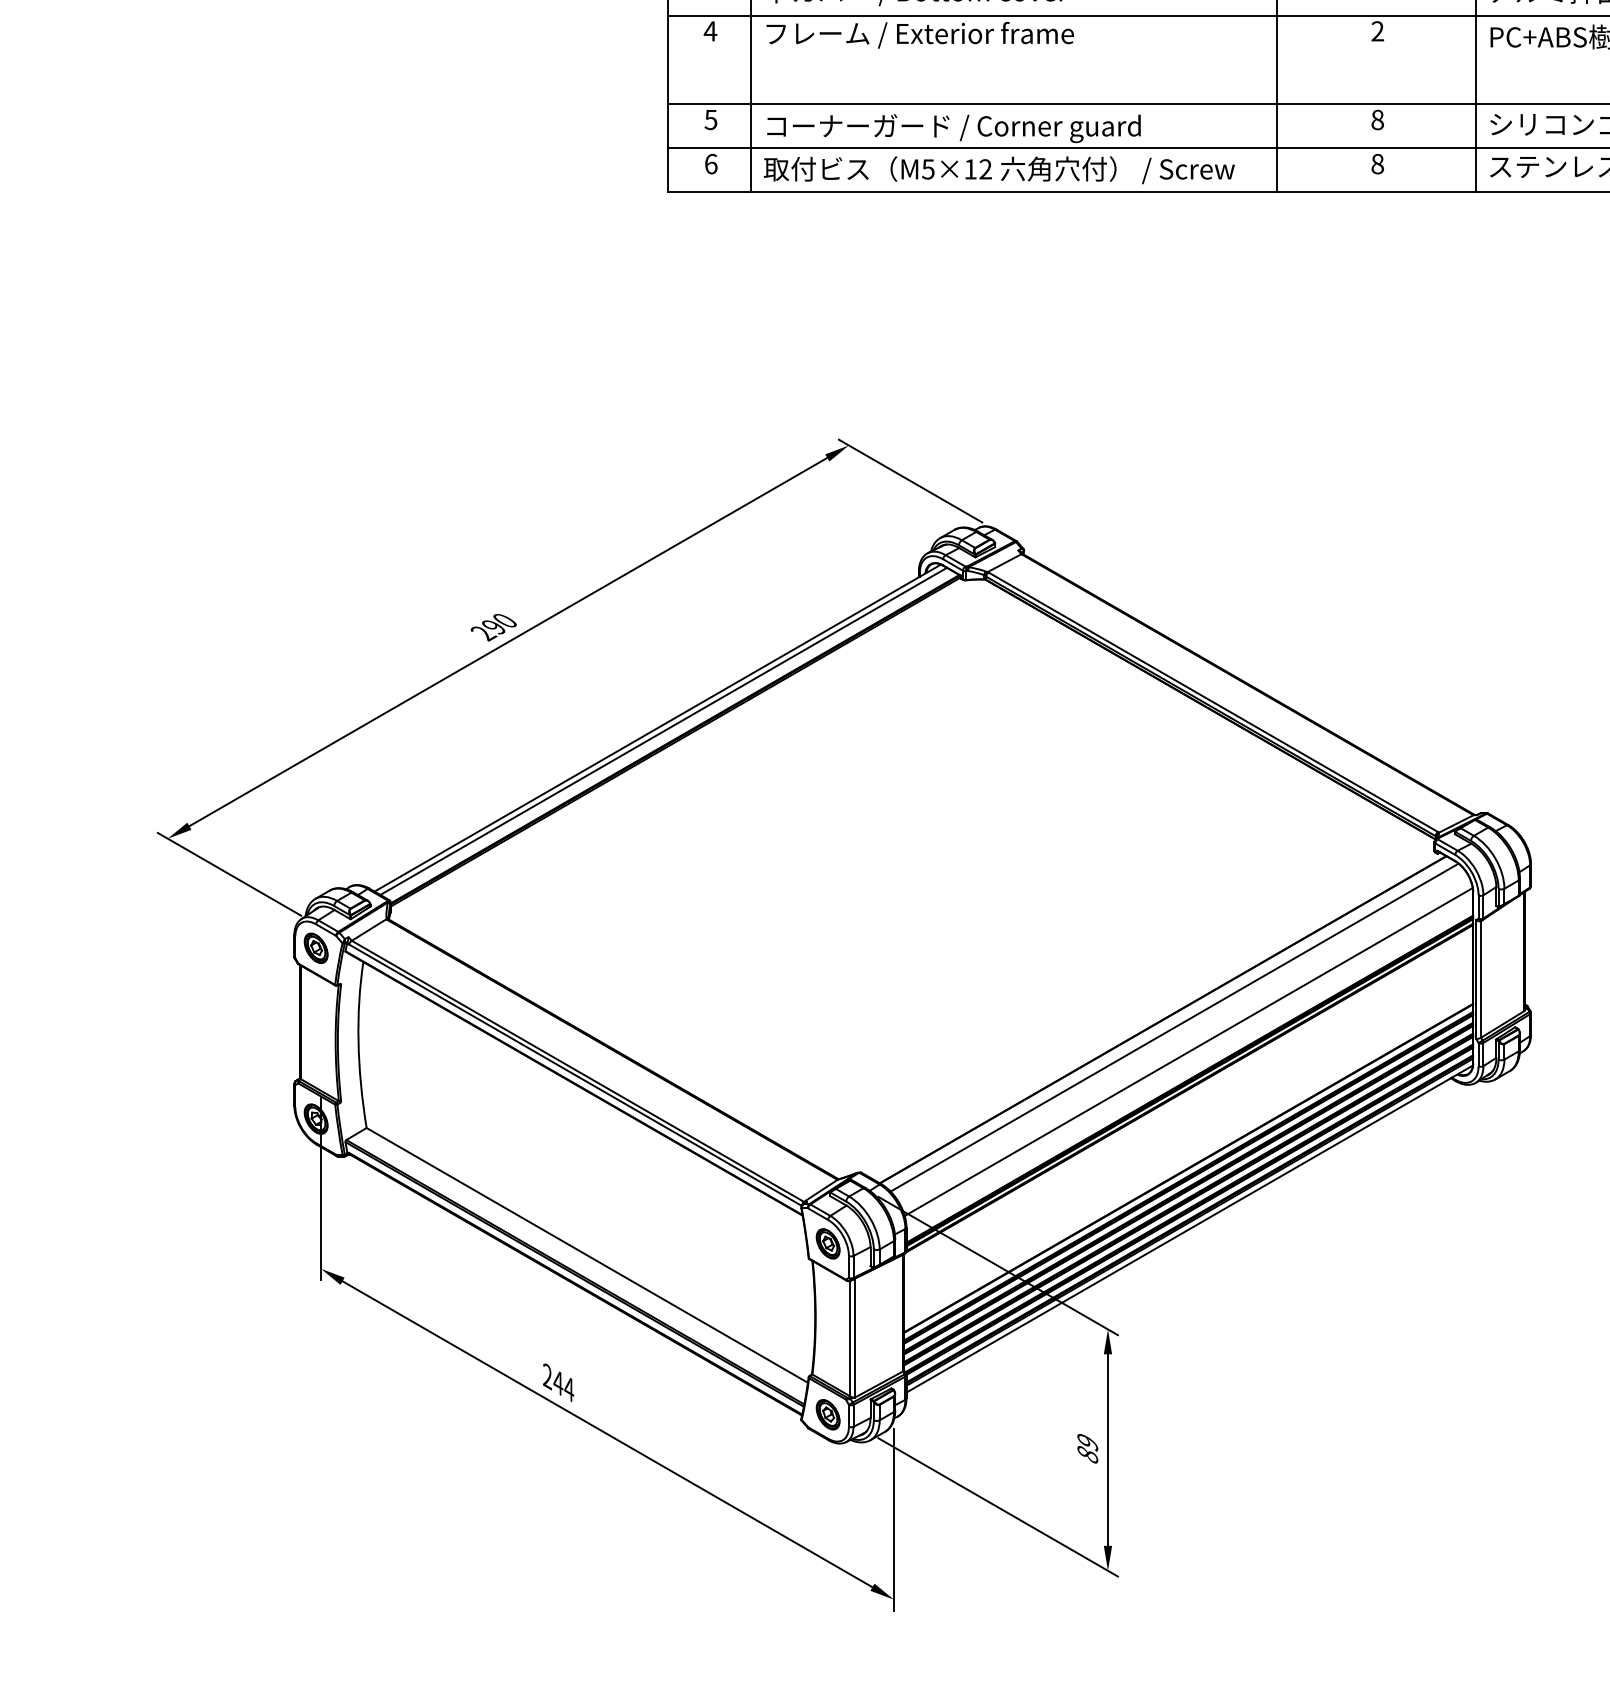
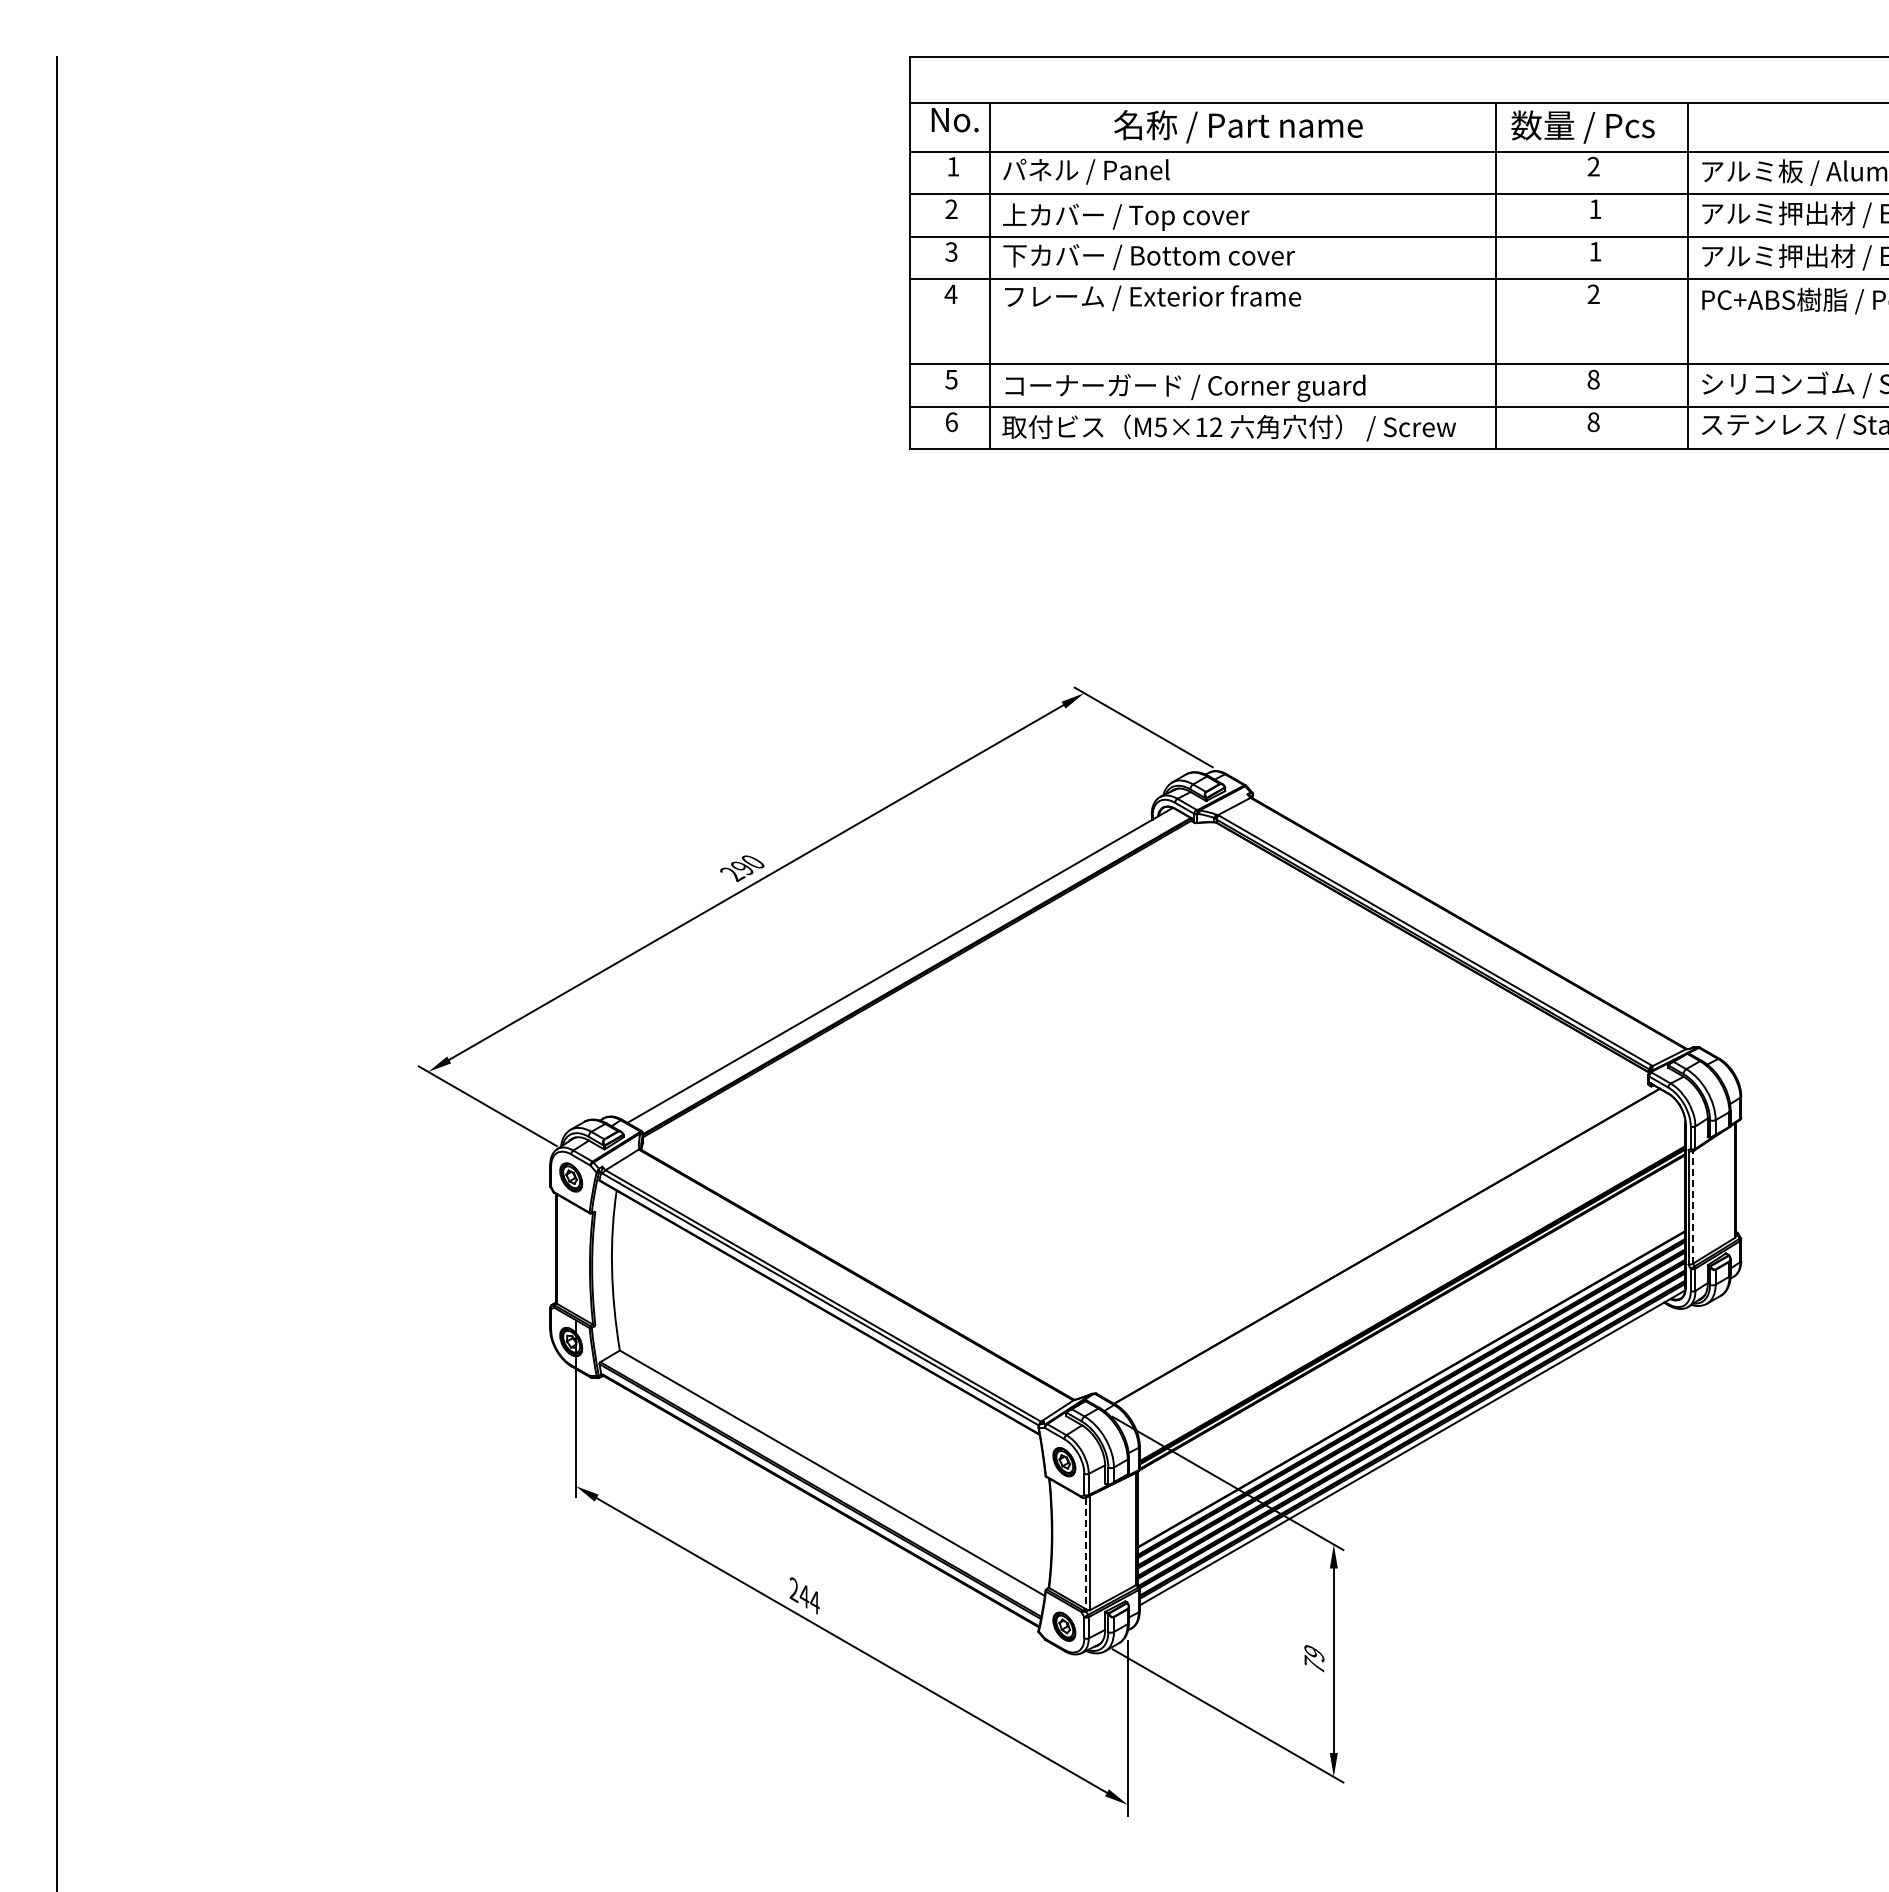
line: (663, 731) -> (905, 968), removed
line: (1481, 978) -> (1693, 1206), solid -> dashed
line: (1174, 1027) -> (1397, 1253), removed
line: (1188, 1052) -> (1411, 1277), removed
line: (850, 1338) -> (1085, 1553), solid -> dashed
text: (1087, 1452) -> (1314, 1663), 89 -> 79

